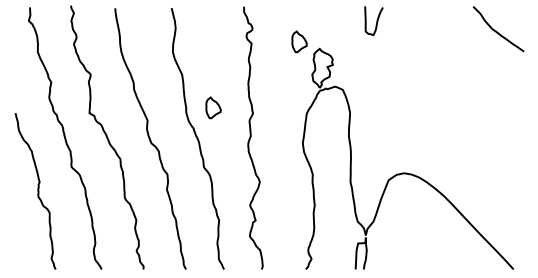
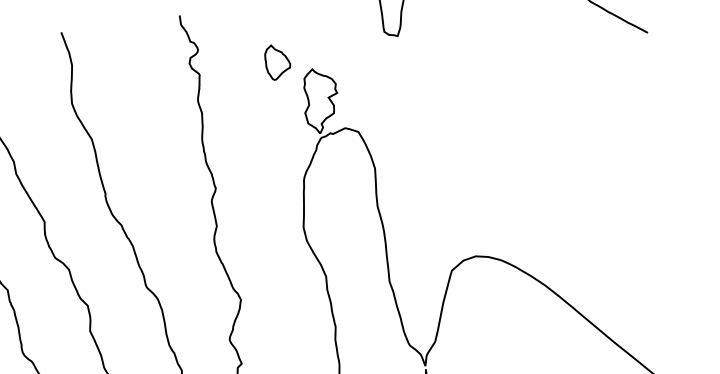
part: (213, 107) -> (149, 186), removed

